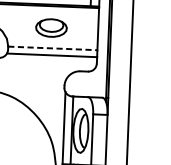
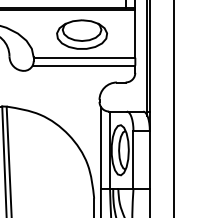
part: (50, 27) -> (81, 34), size x1.43
line: (52, 48) -> (84, 57), dashed -> solid

